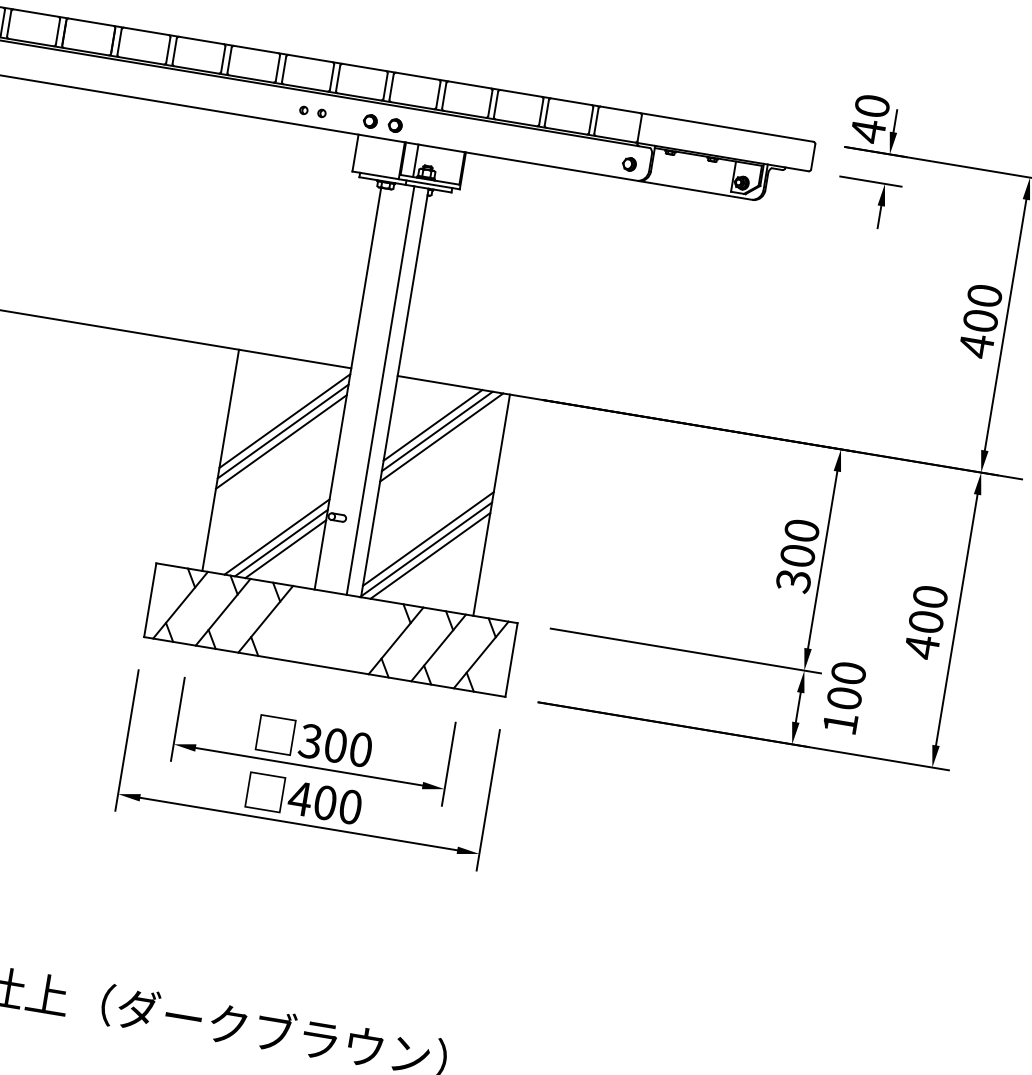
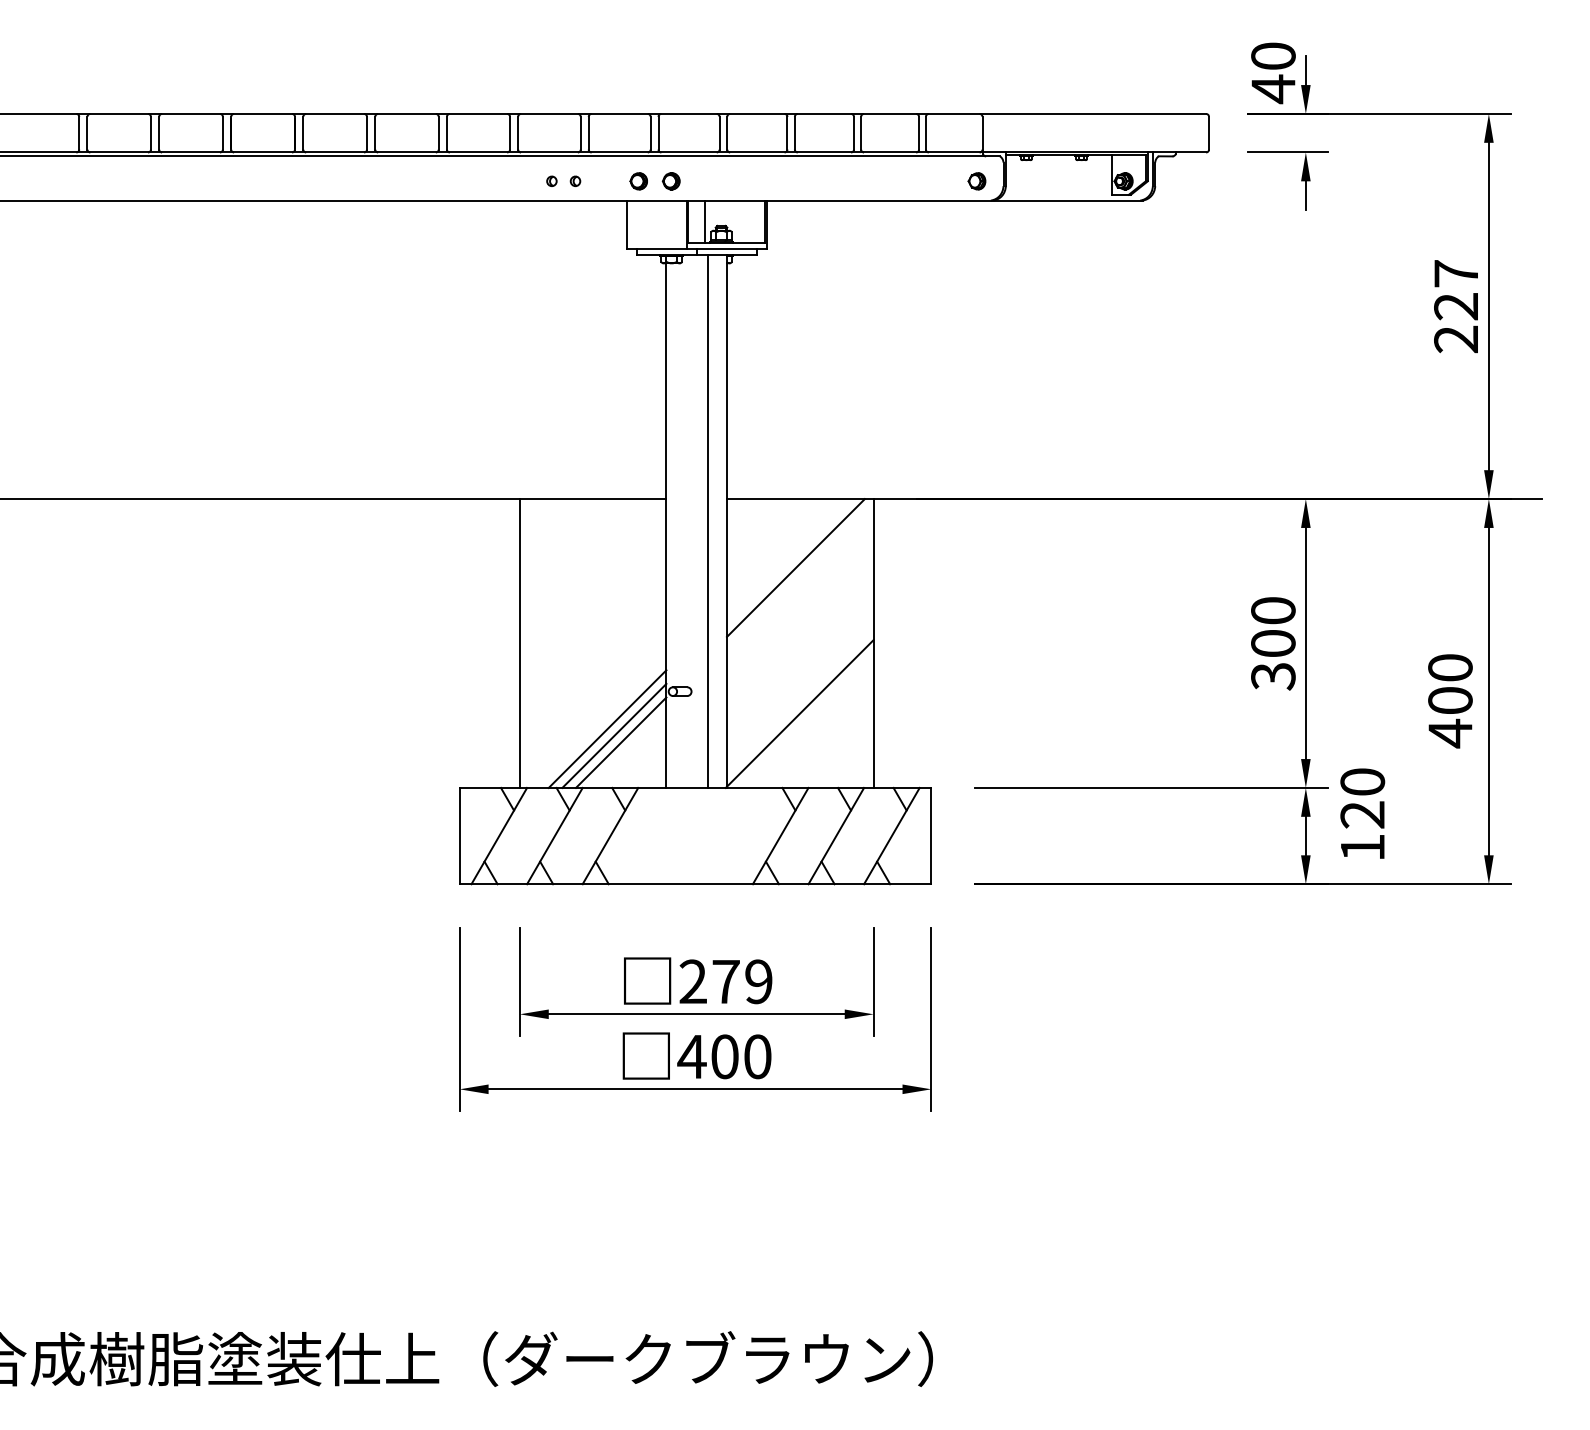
text: (980, 321) -> (1456, 307), 400 -> 227
line: (284, 420) -> (592, 579), removed
line: (432, 425) -> (781, 554), removed
line: (282, 431) -> (592, 593), removed
line: (436, 431) -> (788, 561), removed
line: (280, 441) -> (592, 607), removed
line: (427, 538) -> (799, 699), removed
line: (430, 555) -> (806, 720), removed
text: (844, 698) -> (1362, 814), 100 -> 120
text: (335, 745) -> (725, 981), 300 -> 279

